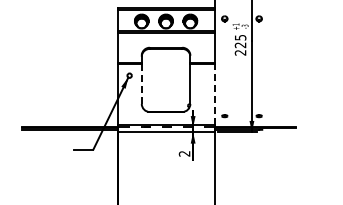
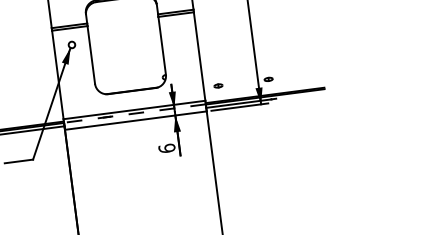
line: (141, 84) -> (90, 55), dashed -> solid
line: (214, 94) -> (199, 56), dashed -> solid
text: (184, 153) -> (166, 148), 2 -> 6

